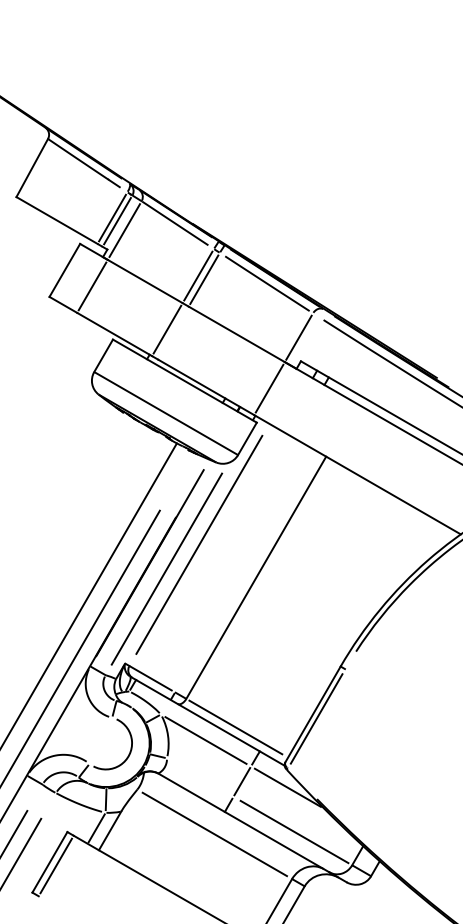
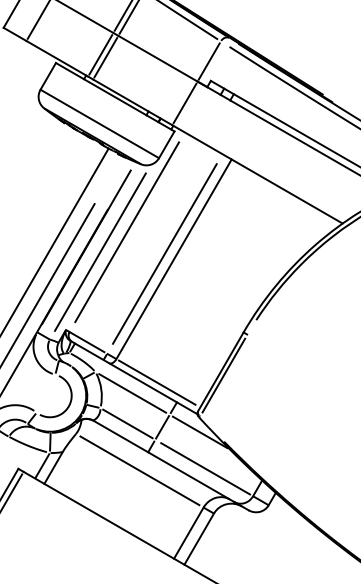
line: (173, 332) -> (105, 57), added
line: (244, 571) -> (164, 254), added
line: (200, 777) -> (128, 423), added

